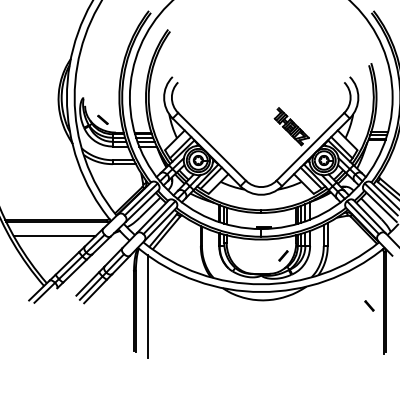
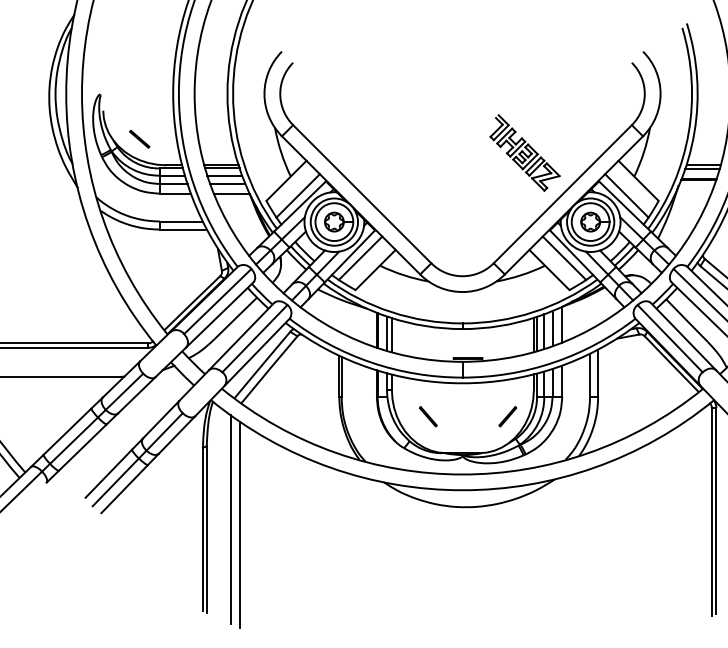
part: (369, 305) -> (428, 415), moved
line: (151, 308) -> (238, 523), added

